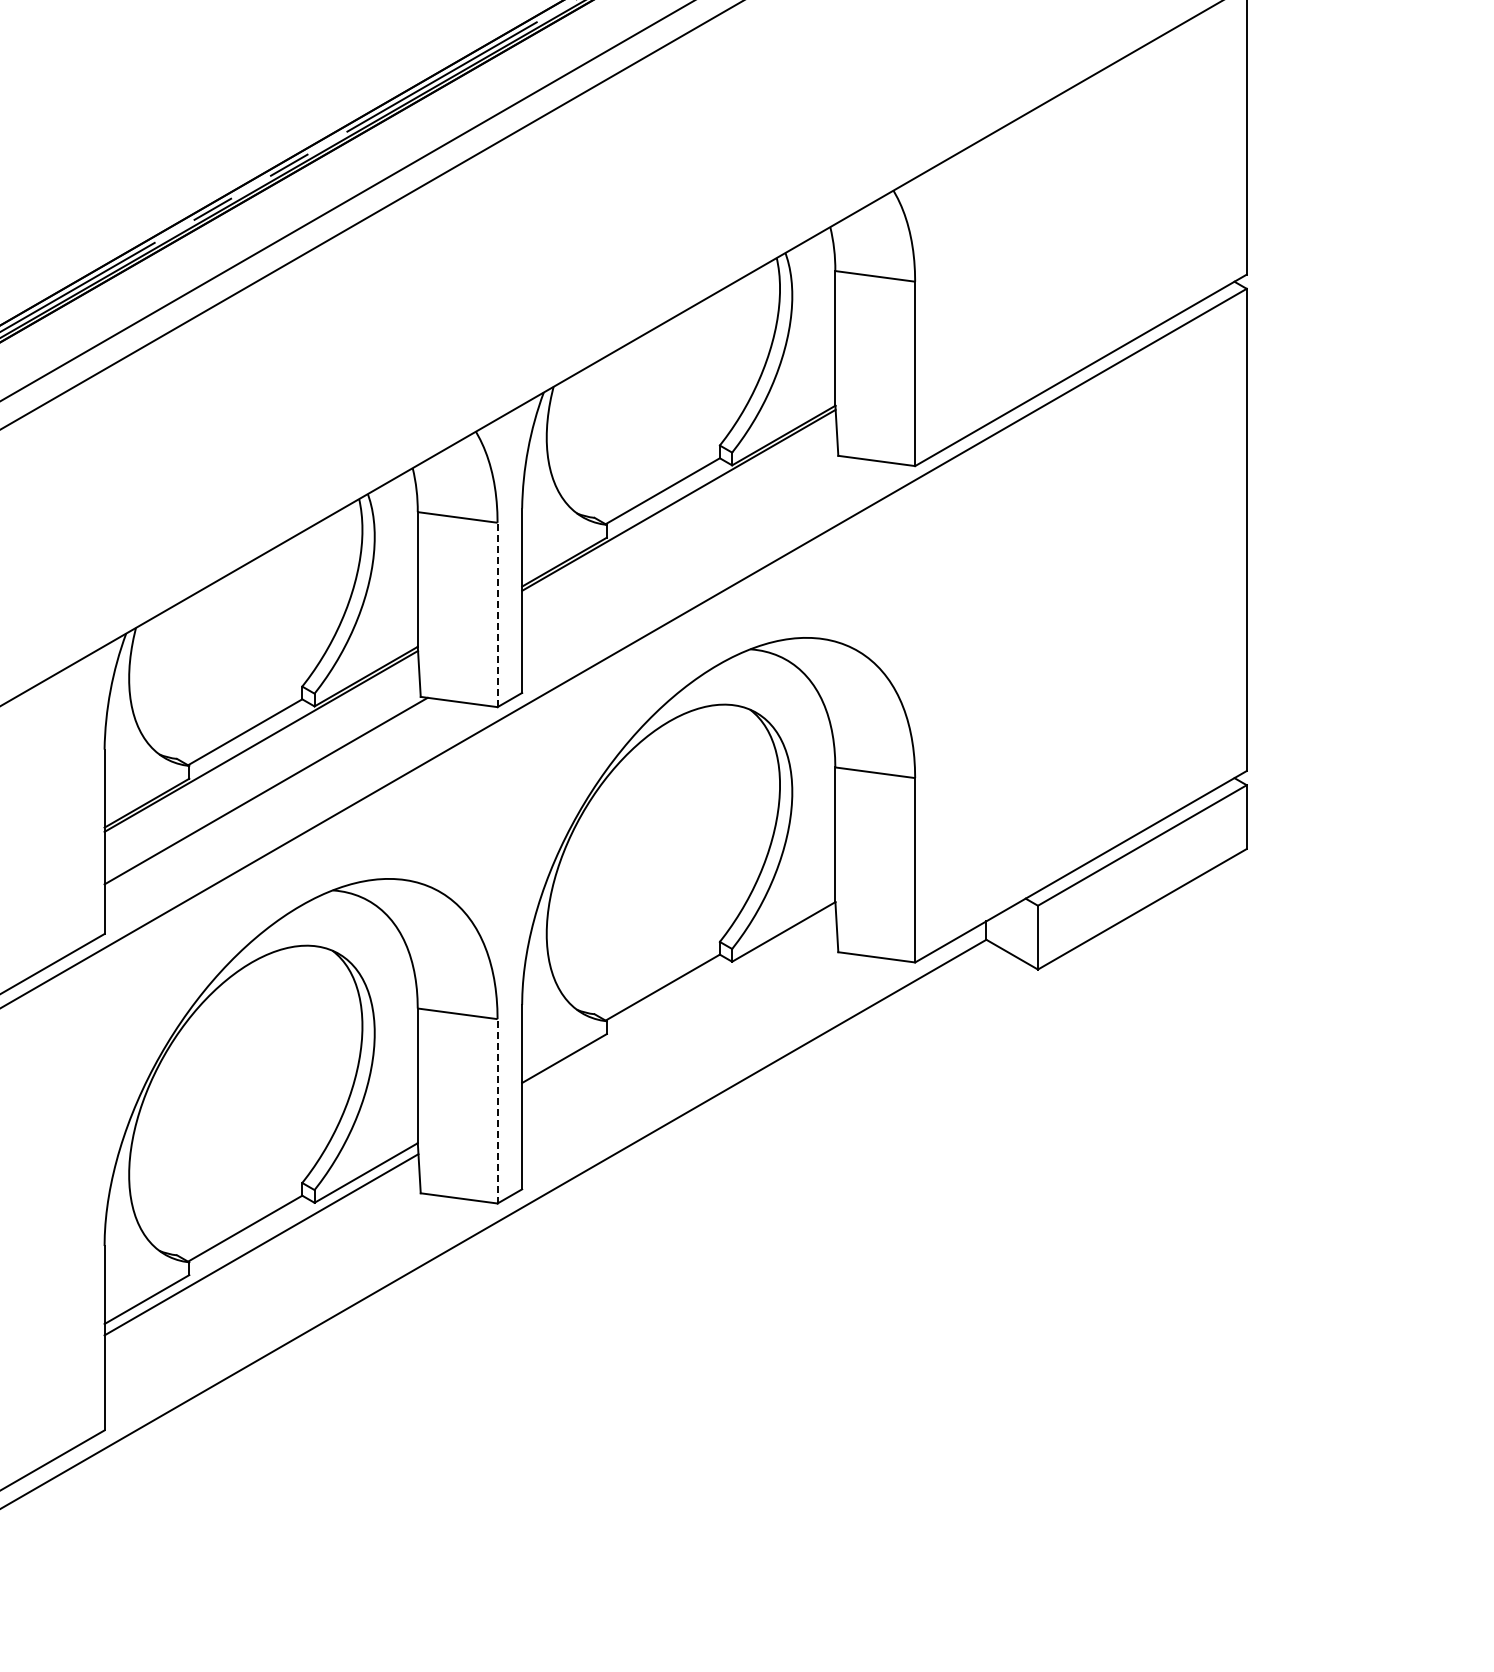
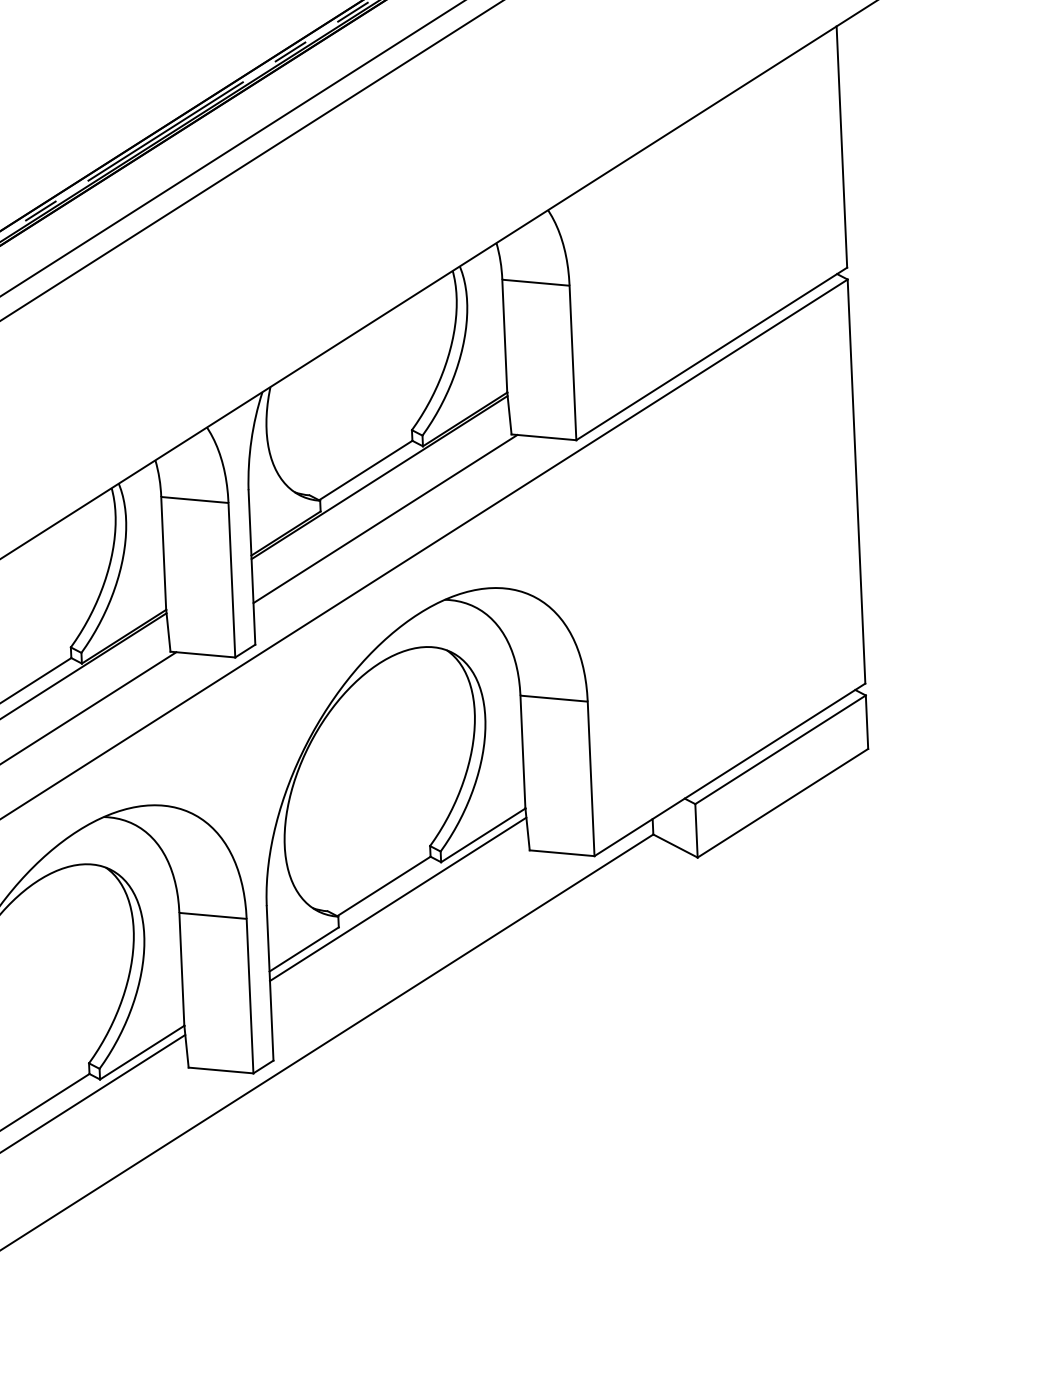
line: (683, 549) -> (385, 518), added
line: (497, 614) -> (231, 579), dashed -> solid
line: (679, 1003) -> (398, 899), added
line: (497, 1110) -> (249, 995), dashed -> solid

